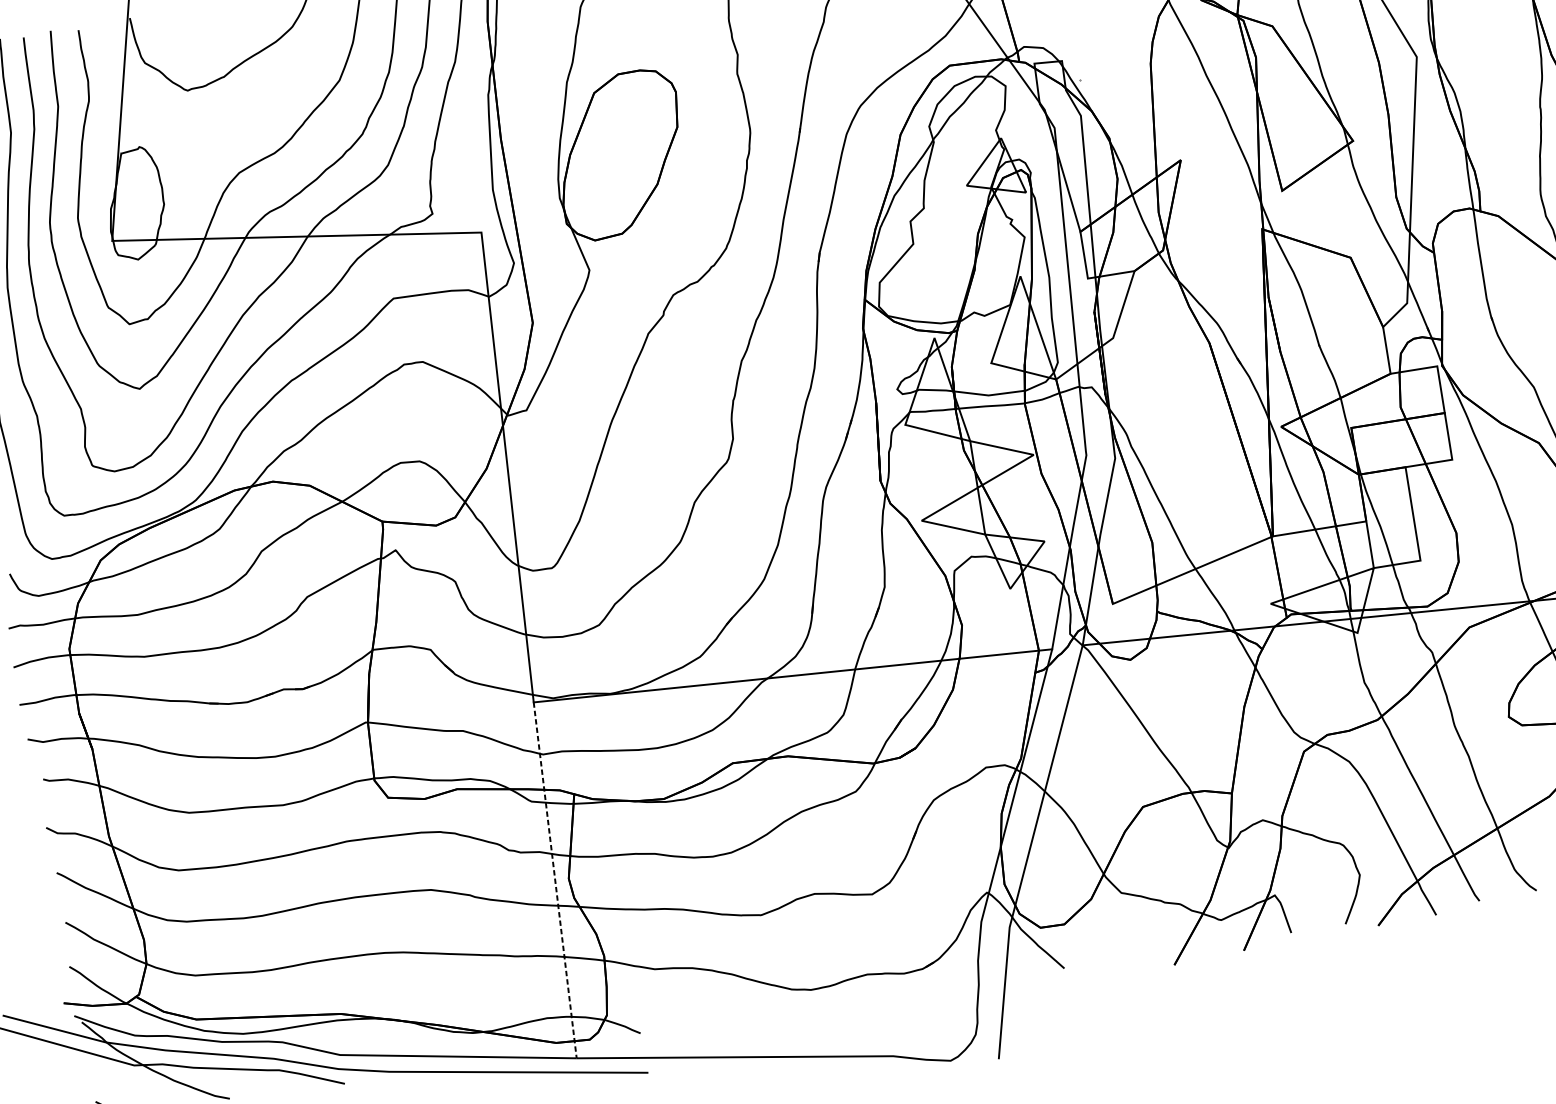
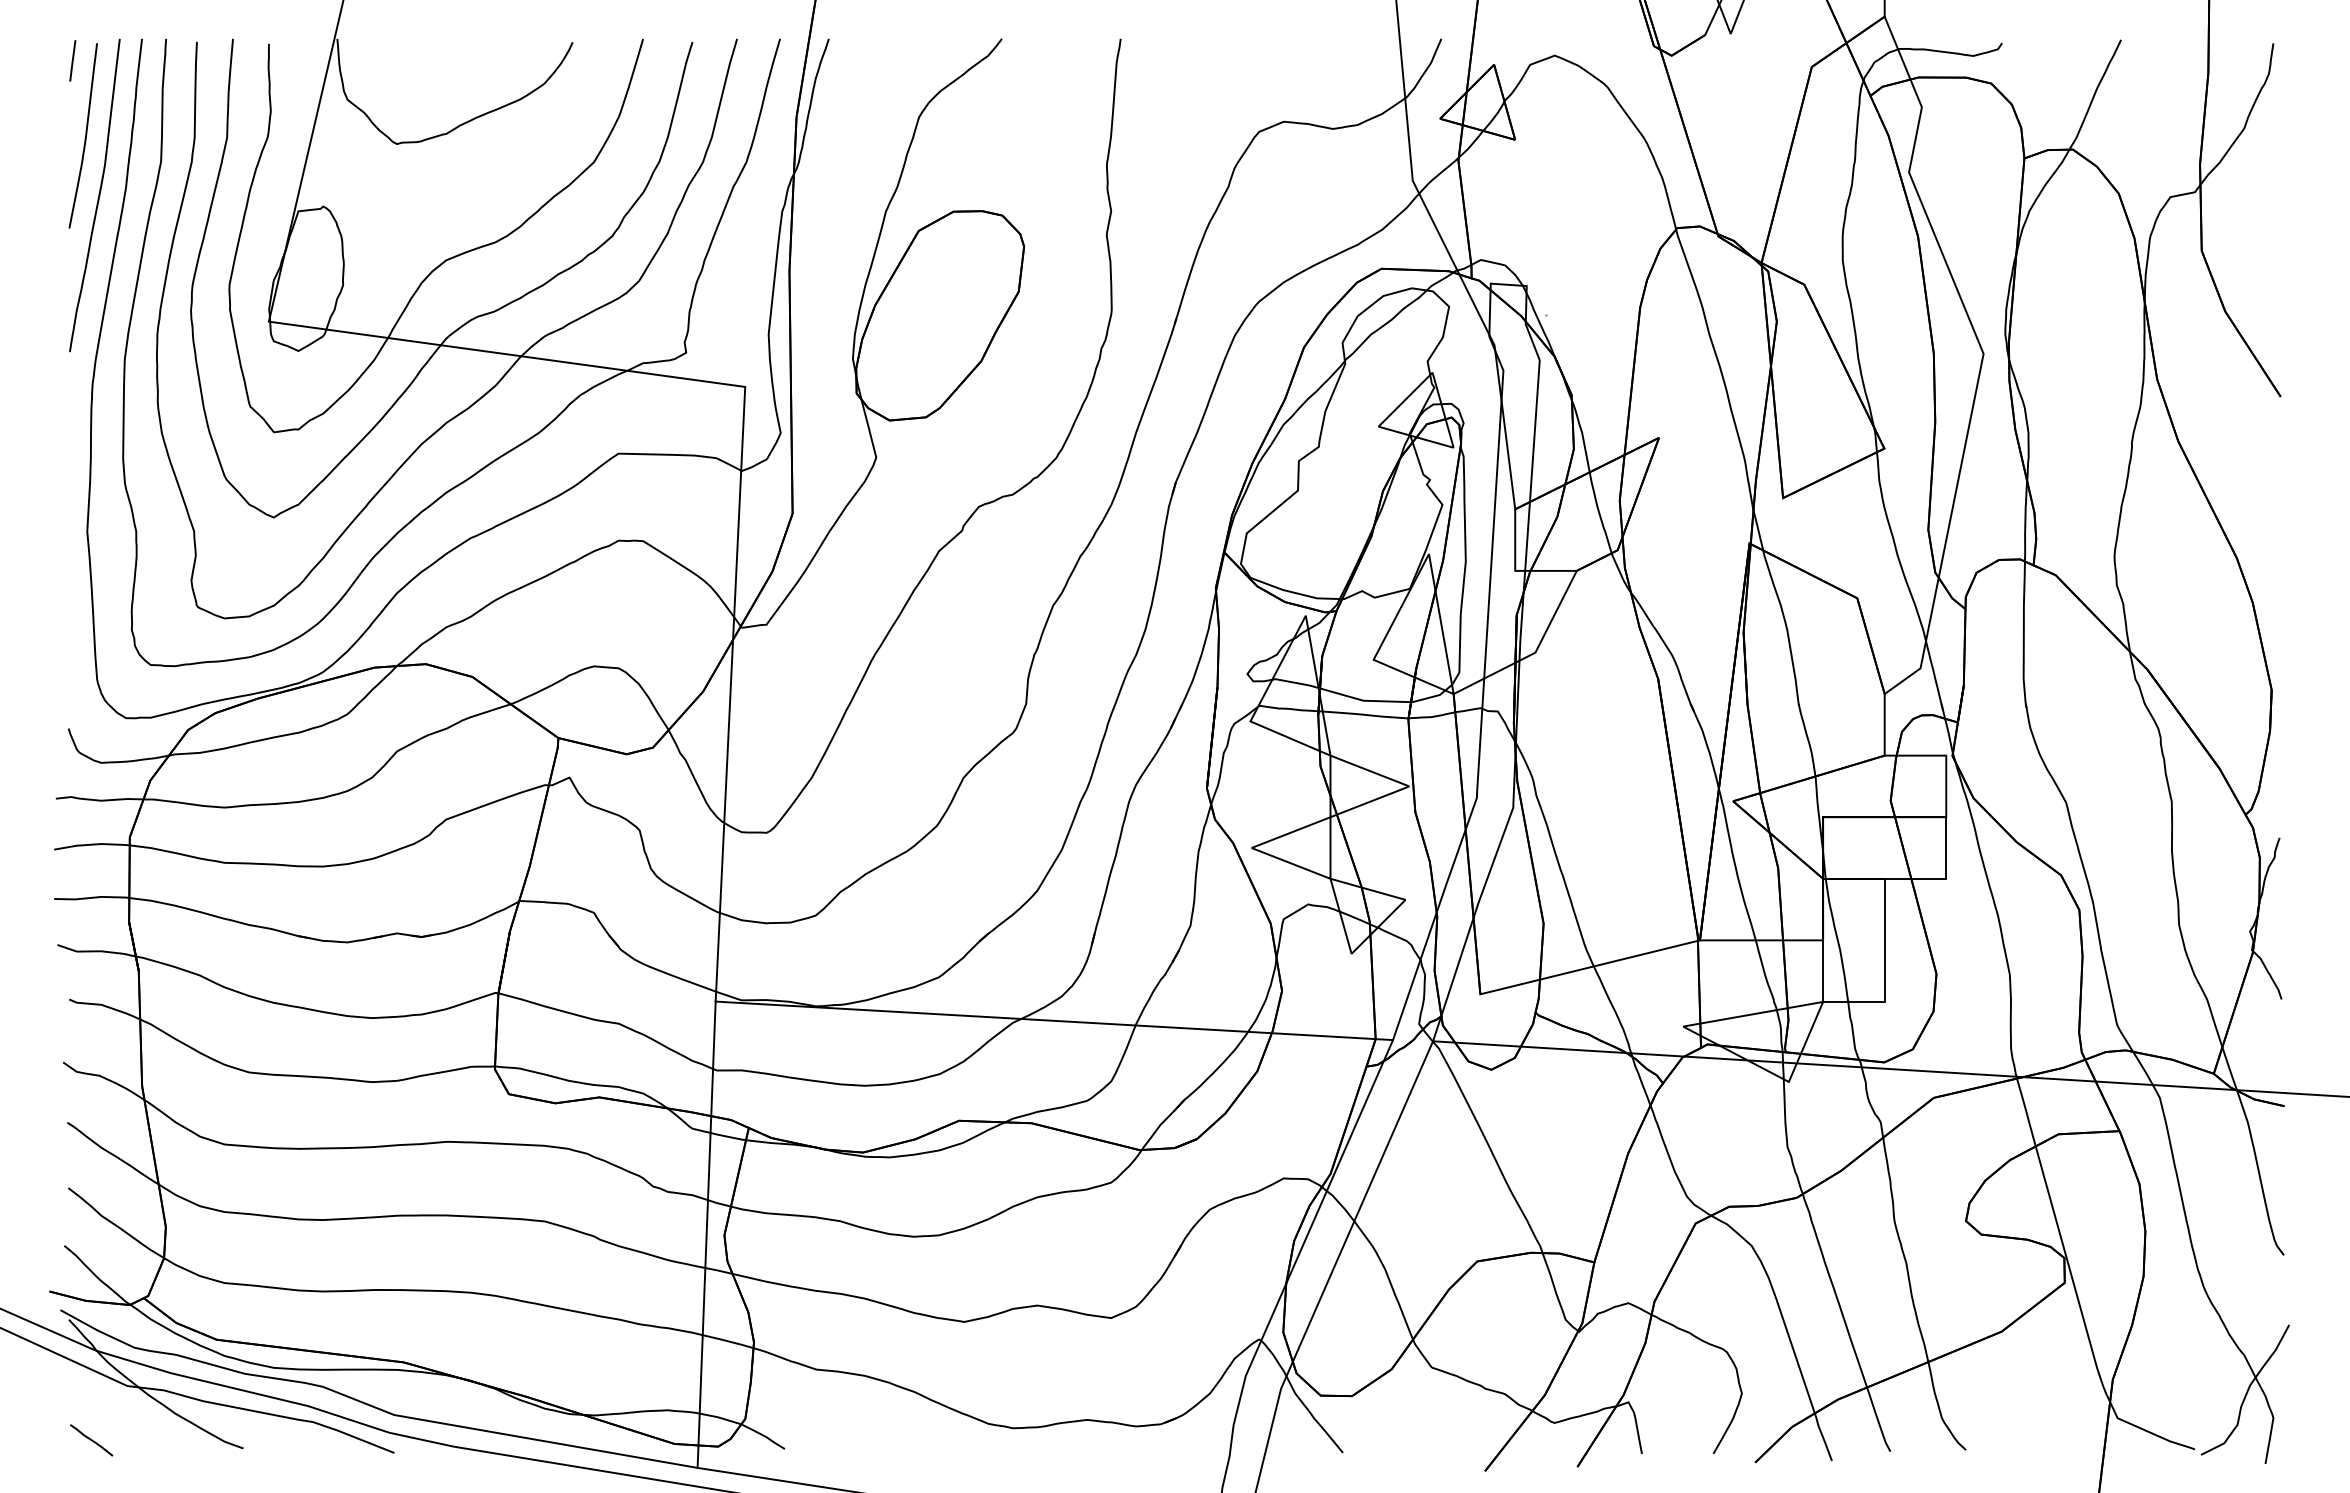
line: (555, 880) -> (706, 1235), dashed -> solid

